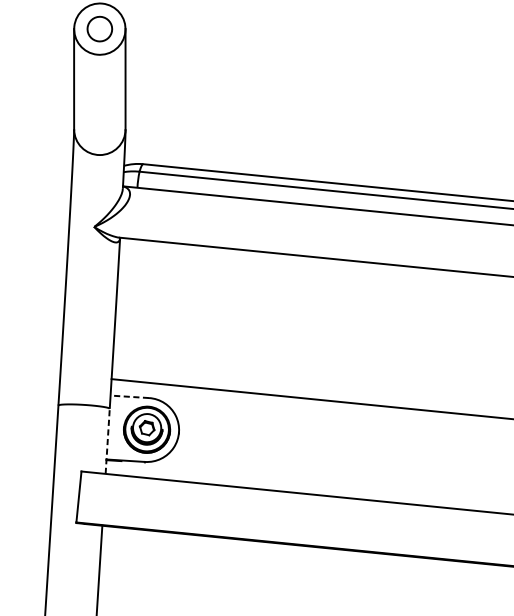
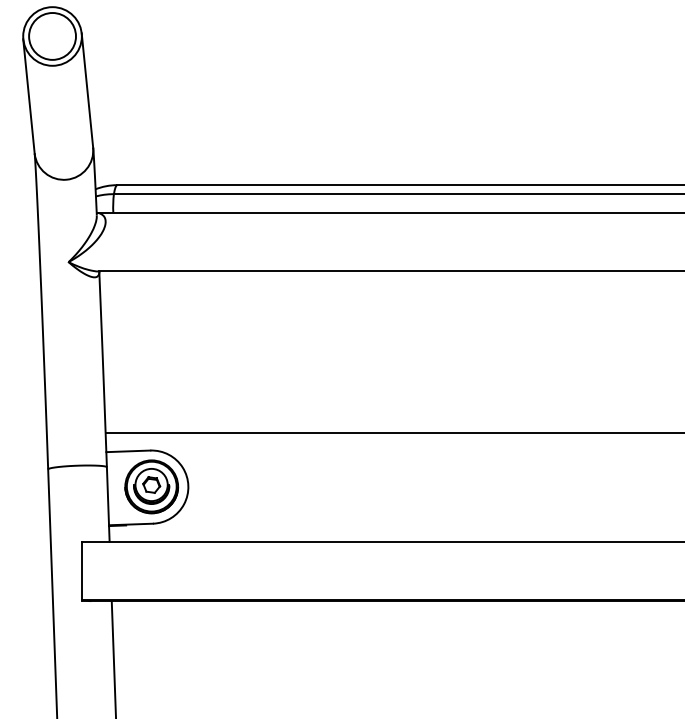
circle: (99, 29) -> (52, 36), size x1.67
line: (129, 396) -> (127, 451), dashed -> solid
line: (107, 441) -> (108, 504), dashed -> solid

